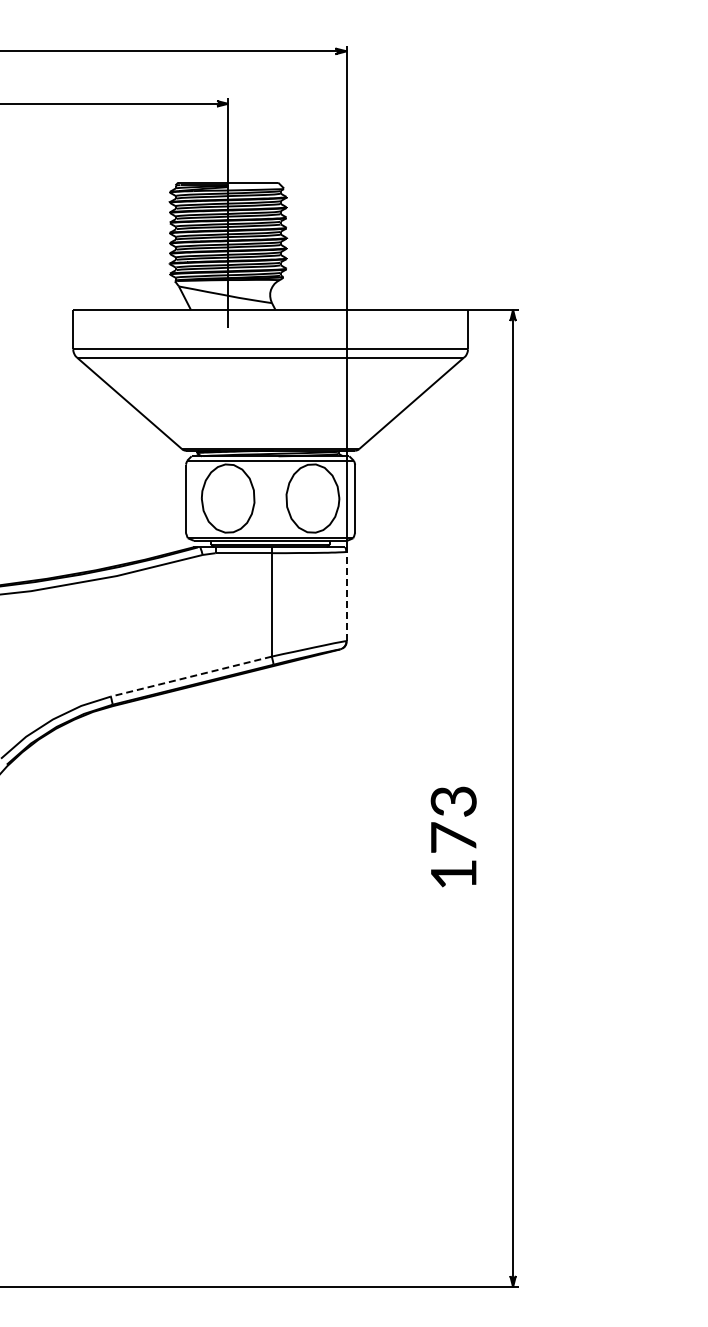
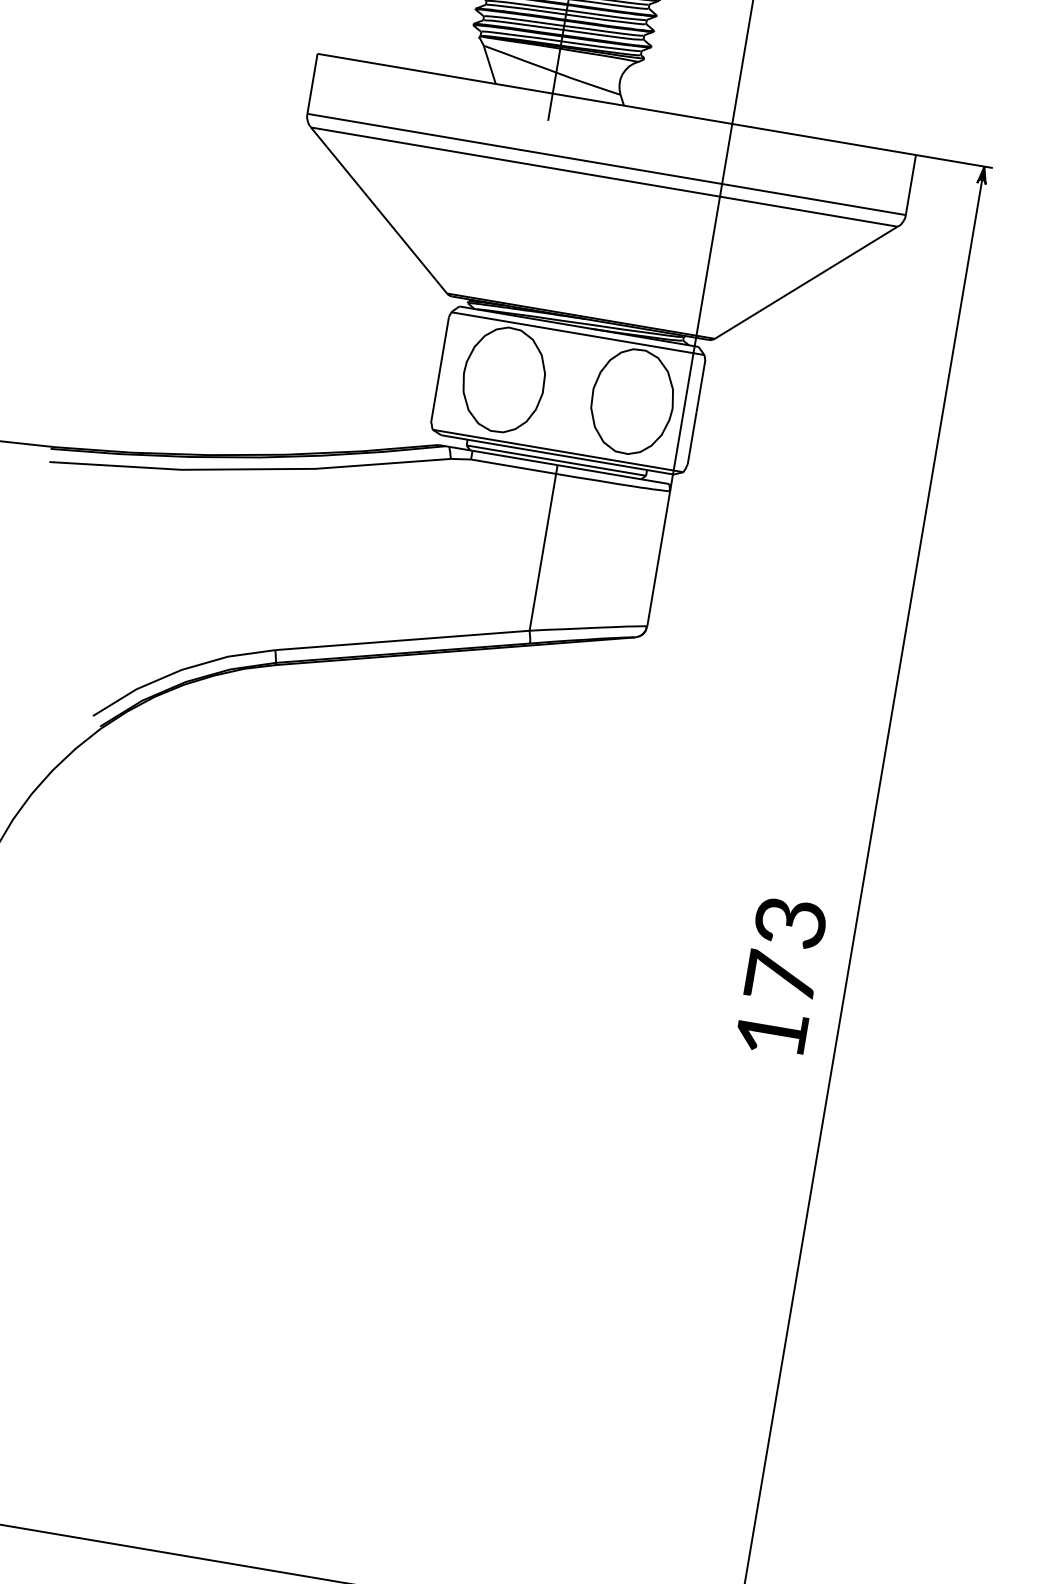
line: (346, 596) -> (658, 558), dashed -> solid
line: (191, 676) -> (402, 640), dashed -> solid
text: (453, 836) -> (781, 975), moved

